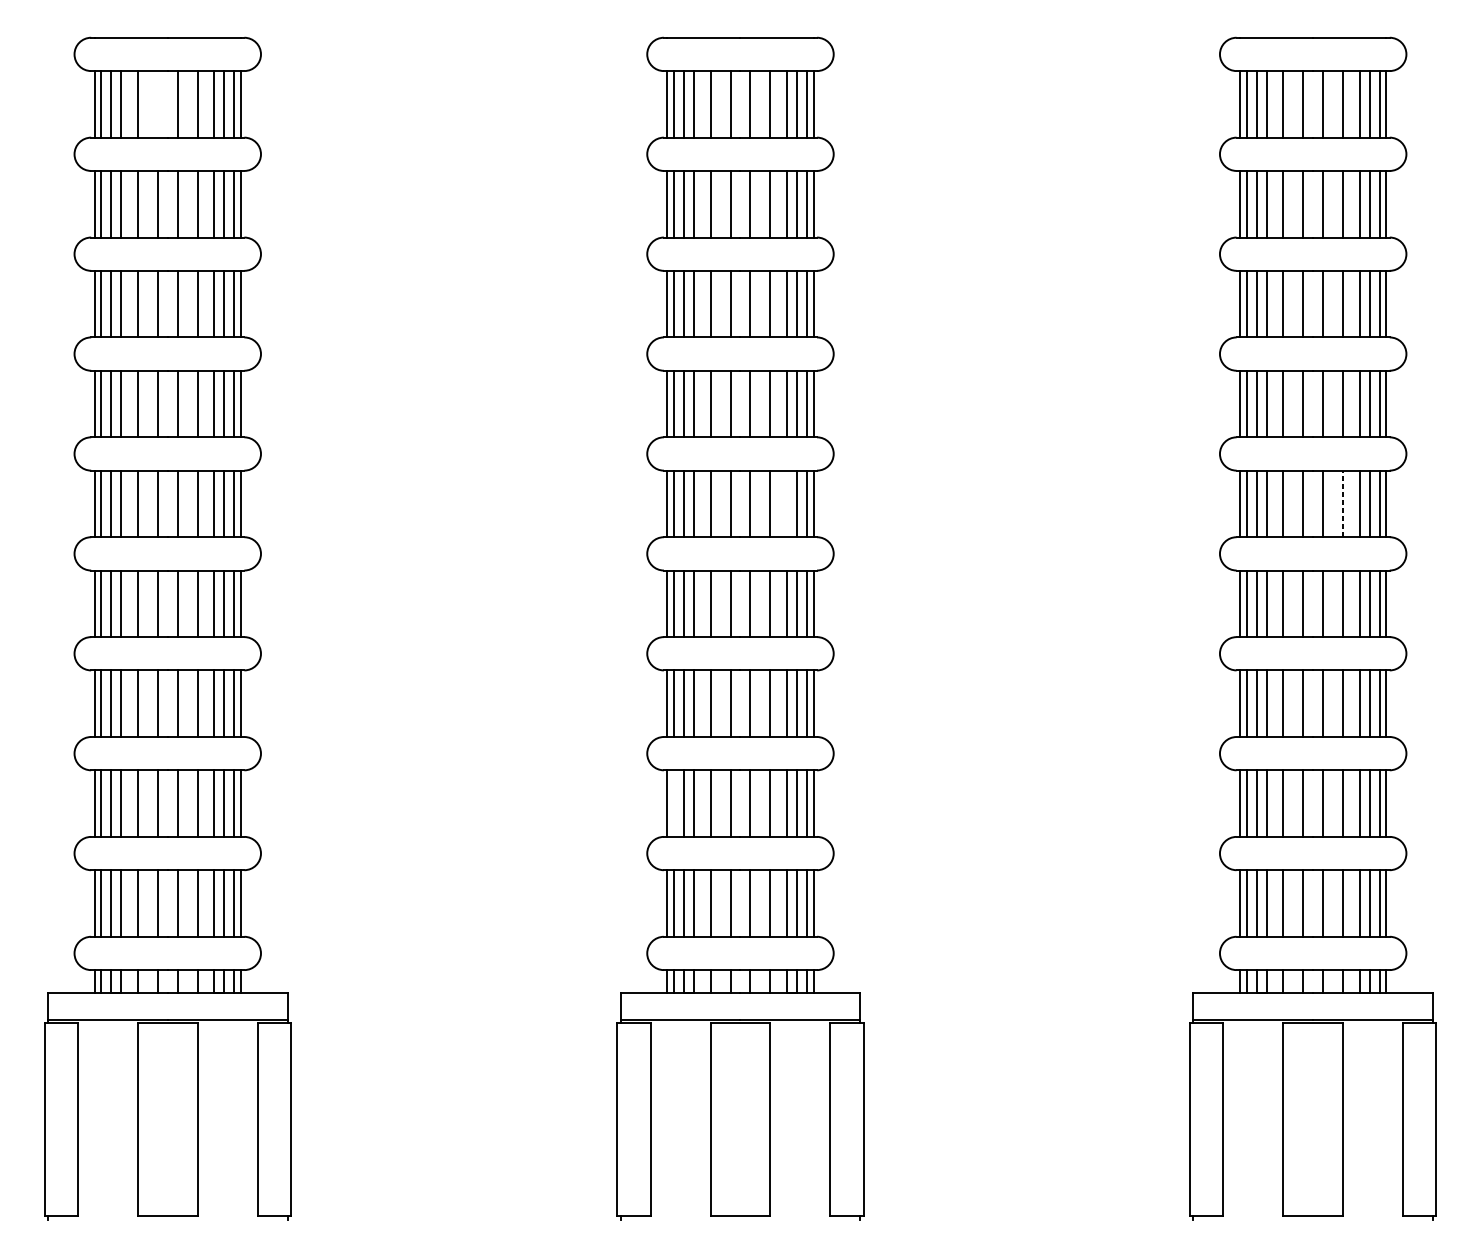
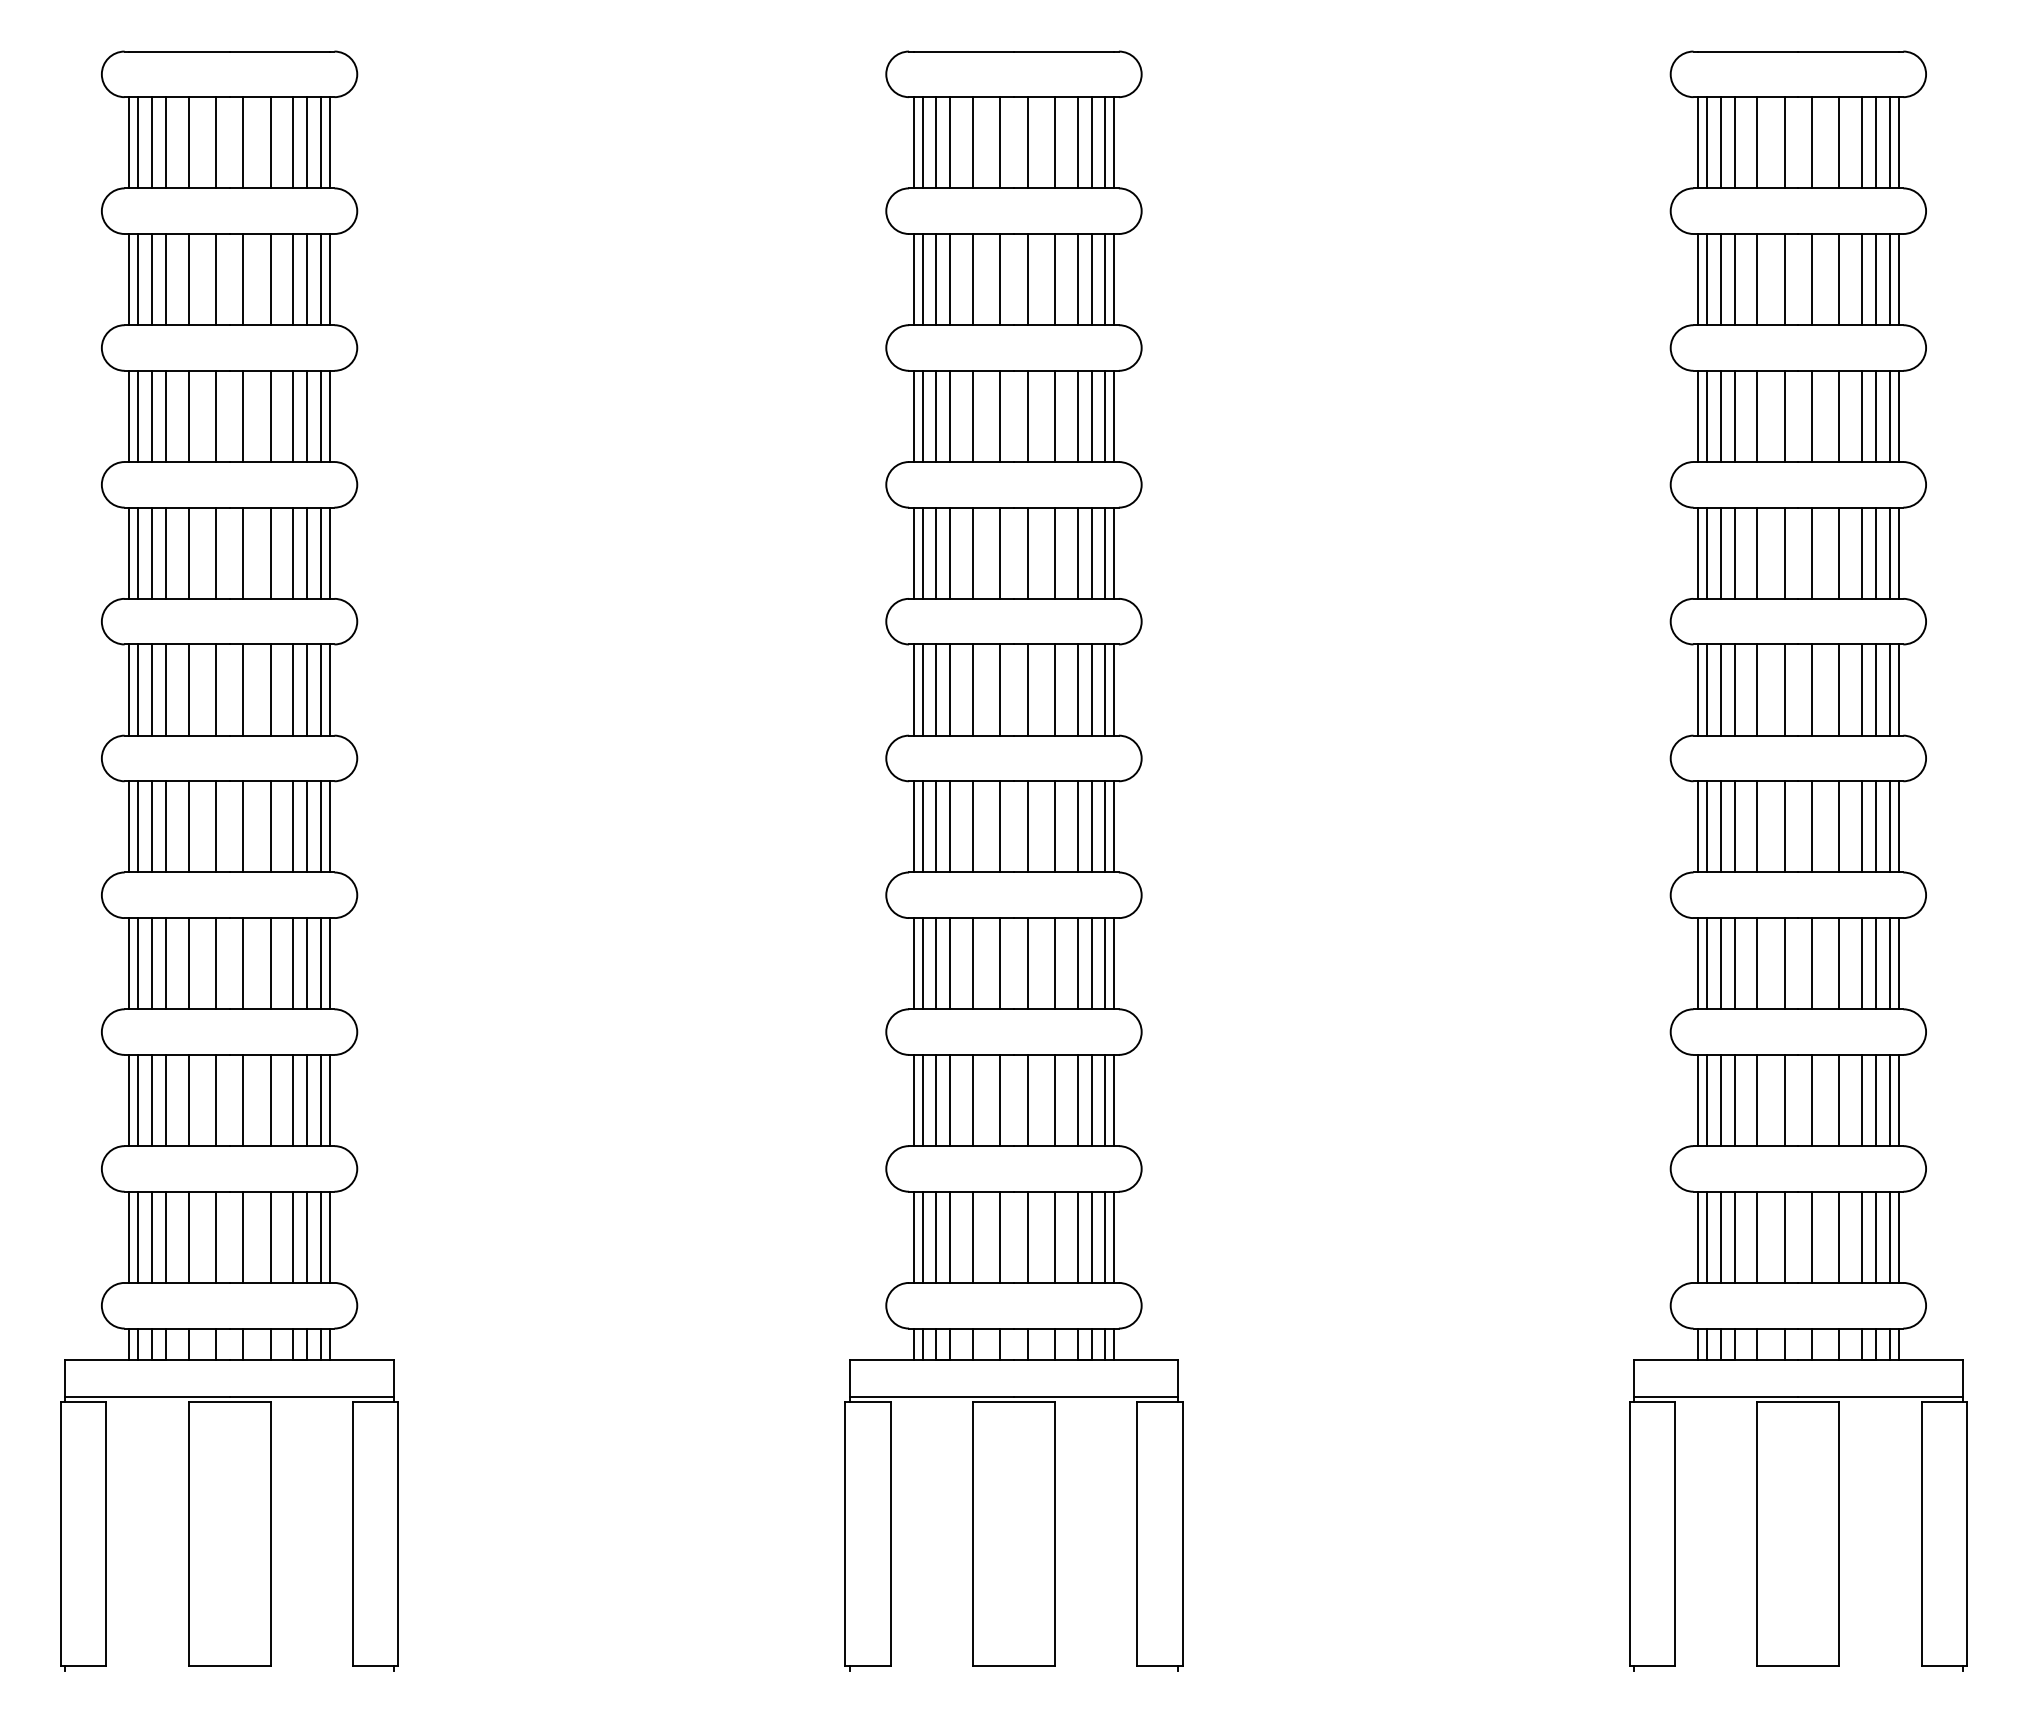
line: (157, 104) -> (215, 142), added
line: (786, 503) -> (1077, 689), added
line: (1343, 504) -> (1839, 690), dashed -> solid
line: (673, 803) -> (922, 1100), added

